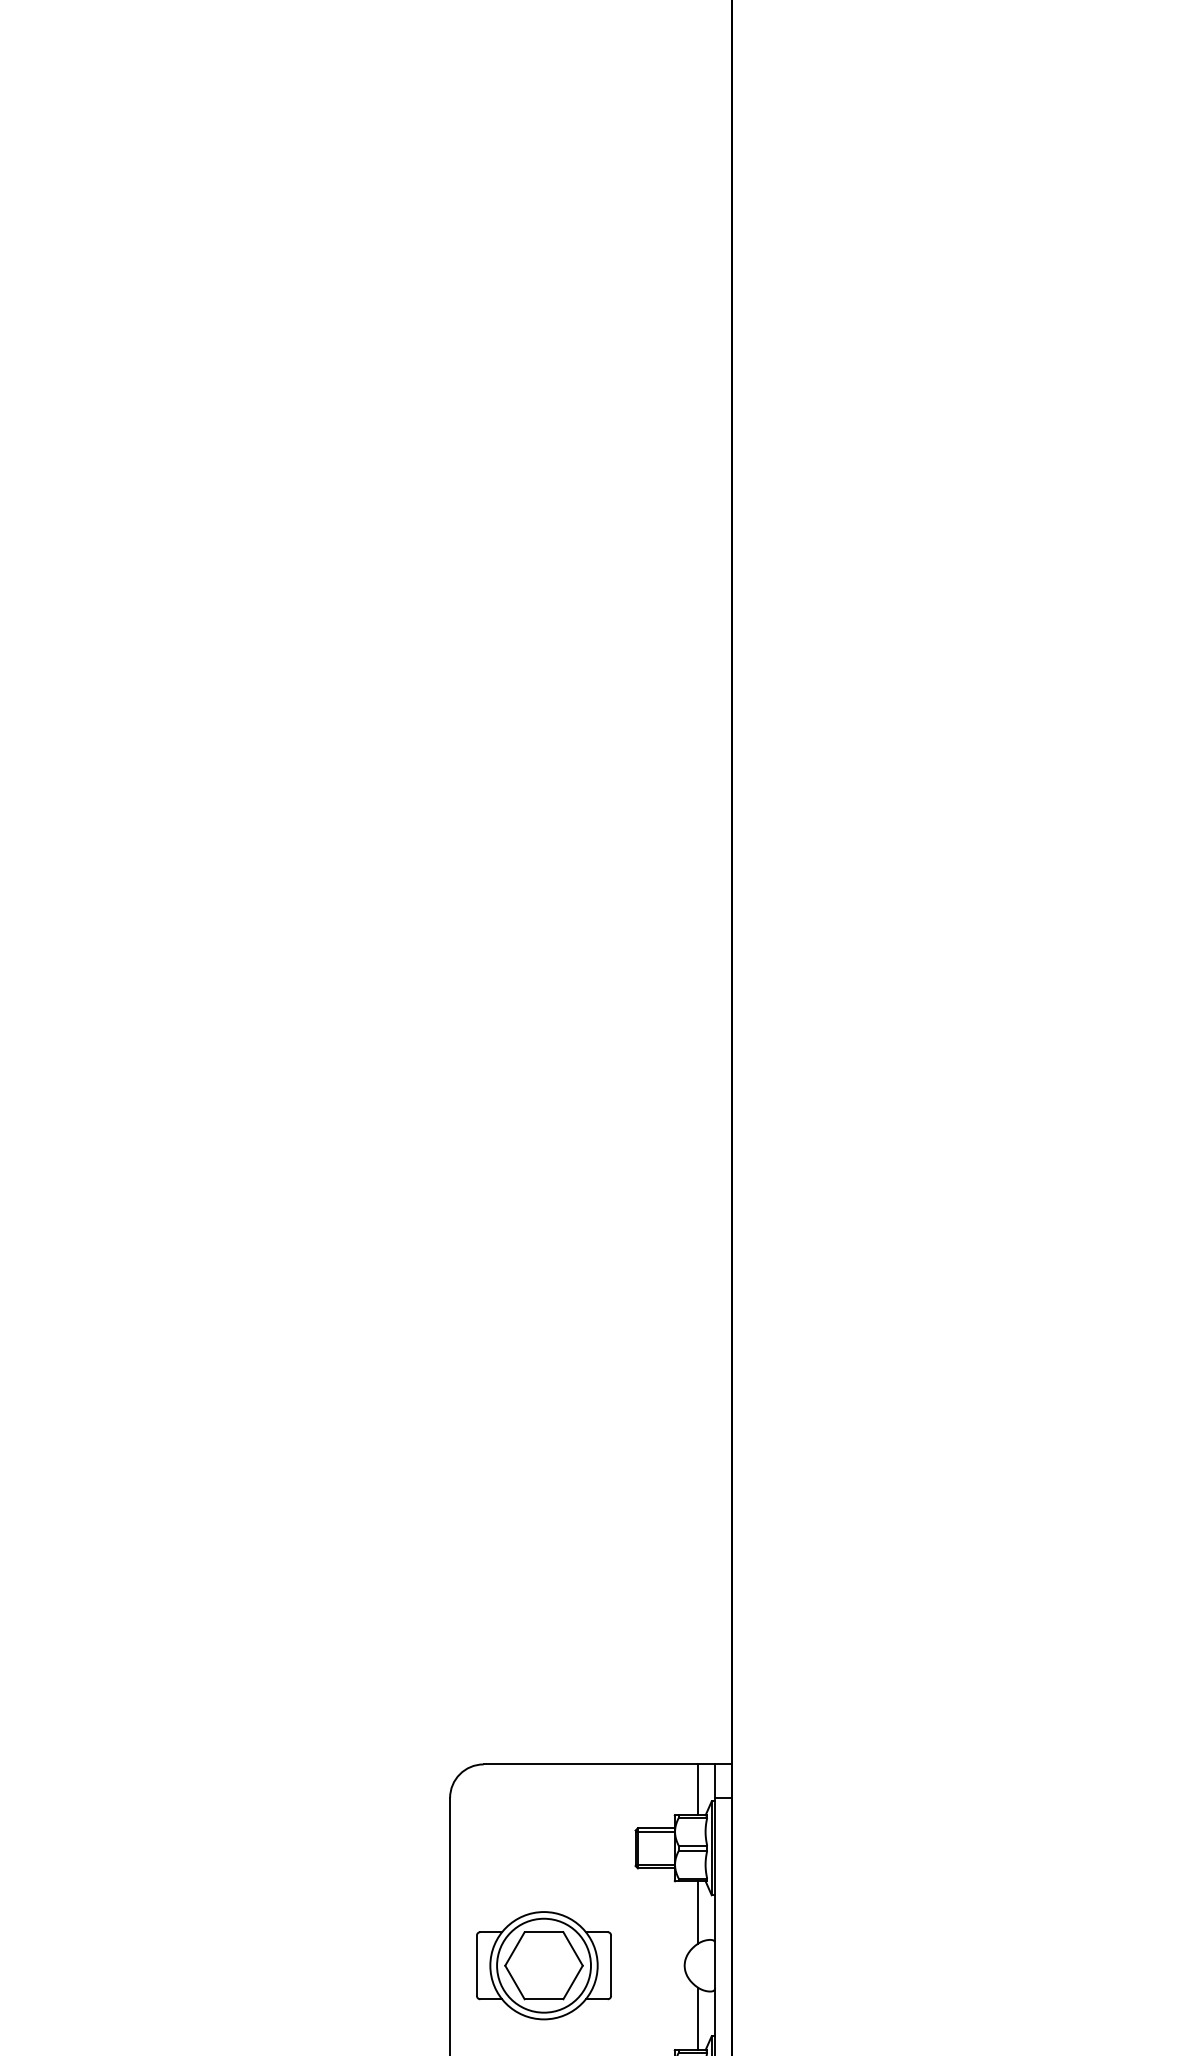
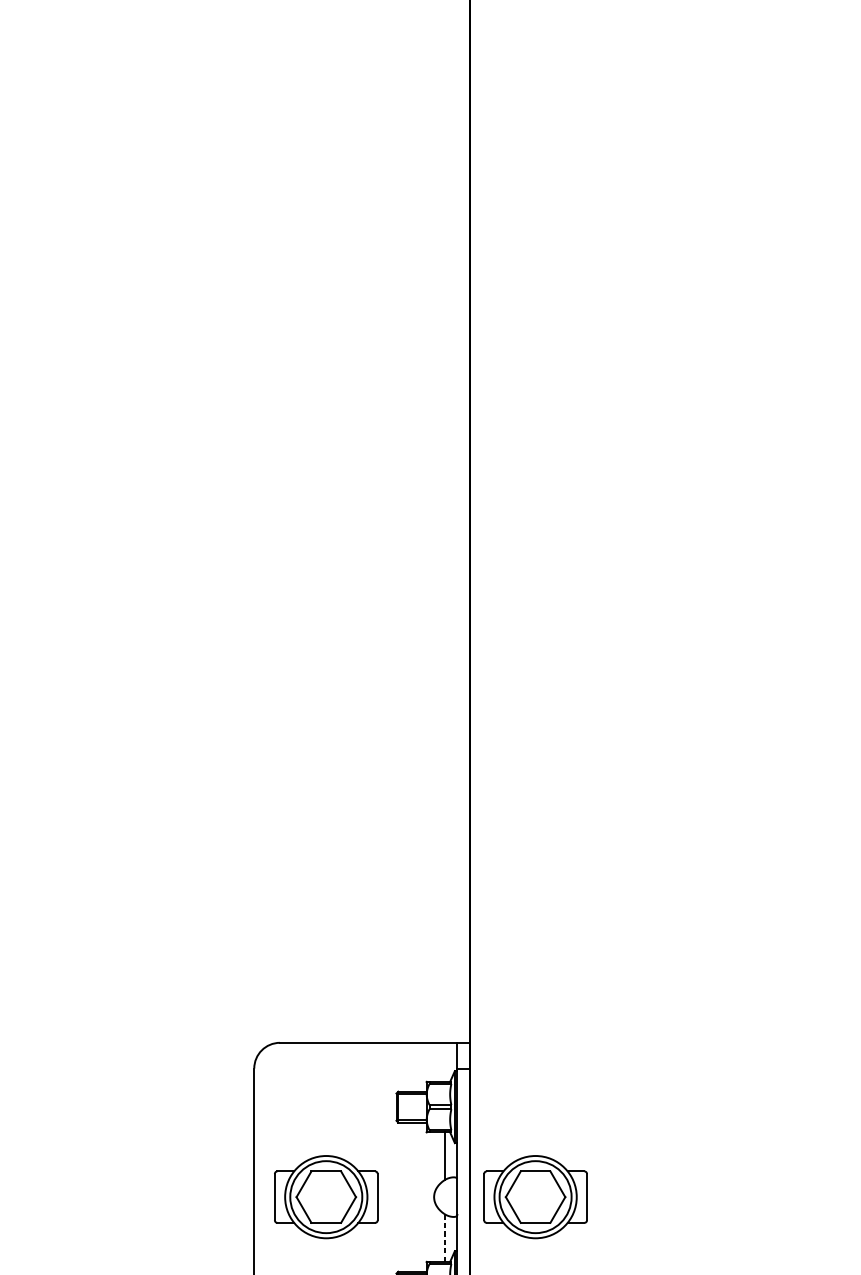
line: (698, 1789) -> (444, 1062), removed
part: (816, 1965) -> (535, 1196), added
line: (698, 2018) -> (444, 1237), solid -> dashed

